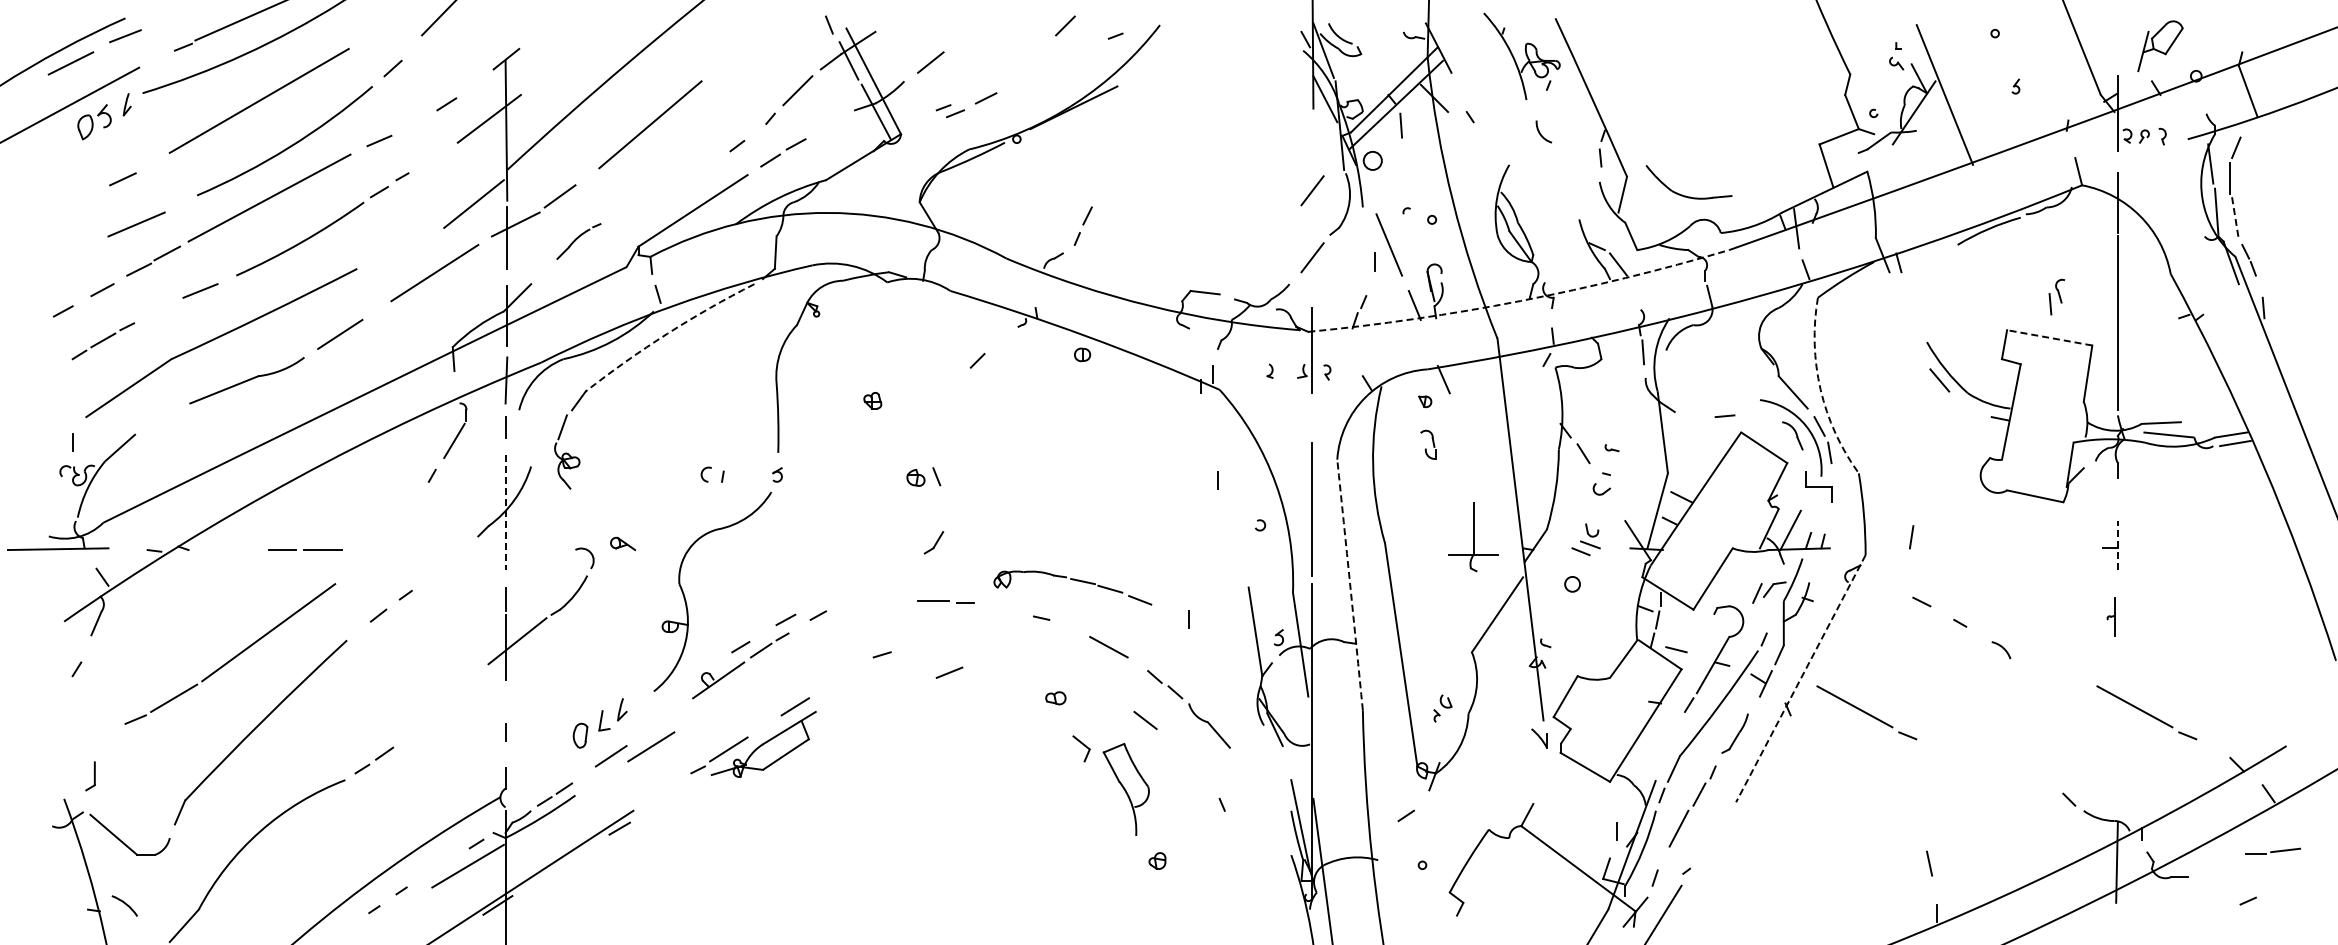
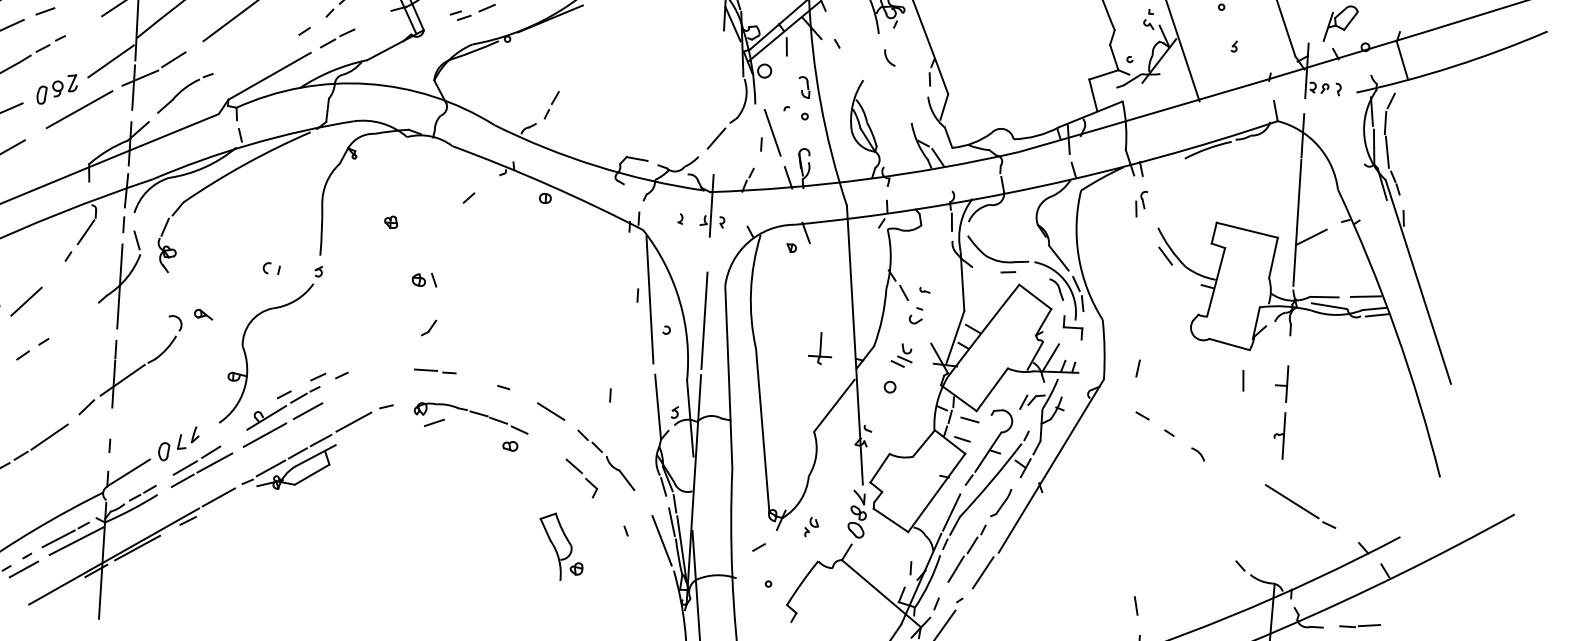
line: (1312, 190) -> (719, 89), removed
part: (1686, 195) -> (995, 259), moved
line: (2235, 218) -> (1387, 152), dashed -> solid
part: (578, 241) -> (185, 93), size x1.67
part: (402, 247) -> (57, 89), added
part: (2056, 296) -> (1141, 203), moved
arc: (1520, 301) -> (865, 179), dashed -> solid
arc: (667, 333) -> (245, 164), dashed -> solid
line: (2049, 337) -> (1247, 230), dashed -> solid
line: (2137, 342) -> (1310, 237), added
arc: (1820, 389) -> (1078, 257), dashed -> solid
line: (2217, 418) -> (1365, 296), added
part: (1428, 444) -> (804, 87), moved
line: (524, 447) -> (136, 240), added
line: (1234, 485) -> (649, 300), added
line: (505, 512) -> (119, 286), dashed -> solid
part: (1473, 537) -> (820, 348), size x0.62
line: (378, 541) -> (26, 301), added
line: (2057, 544) -> (1243, 380), added
line: (2117, 545) -> (1286, 383), dashed -> solid
part: (1072, 580) -> (471, 412), moved
arc: (1350, 584) -> (729, 377), dashed -> solid
part: (2111, 617) -> (1279, 435), size x1.67
line: (1684, 622) -> (969, 419), added
line: (774, 667) -> (307, 411), added
line: (838, 678) -> (353, 421), added
line: (1800, 678) -> (1051, 465), dashed -> solid
line: (470, 681) -> (86, 407), added
line: (717, 704) -> (264, 435), added
part: (1442, 708) -> (811, 527), moved
part: (1866, 712) -> (1097, 493), removed
line: (421, 725) -> (49, 437), added
line: (764, 726) -> (297, 453), added
line: (645, 731) -> (211, 451), added
line: (1269, 740) -> (663, 486), added
part: (1081, 748) -> (591, 487), moved
line: (1667, 750) -> (951, 511), added
line: (1286, 763) -> (674, 504), added
line: (534, 766) -> (129, 471), added
part: (1538, 772) -> (856, 522), added
line: (608, 773) -> (182, 480), added
part: (1125, 788) -> (554, 546), moved
line: (1284, 788) -> (671, 522), added
line: (659, 793) -> (218, 497), added
line: (1272, 814) -> (662, 540), added
line: (1716, 831) -> (983, 572), added
part: (2272, 850) -> (1359, 625), moved
line: (443, 864) -> (58, 538), added
line: (552, 870) -> (137, 548), added
line: (397, 909) -> (23, 569), added

